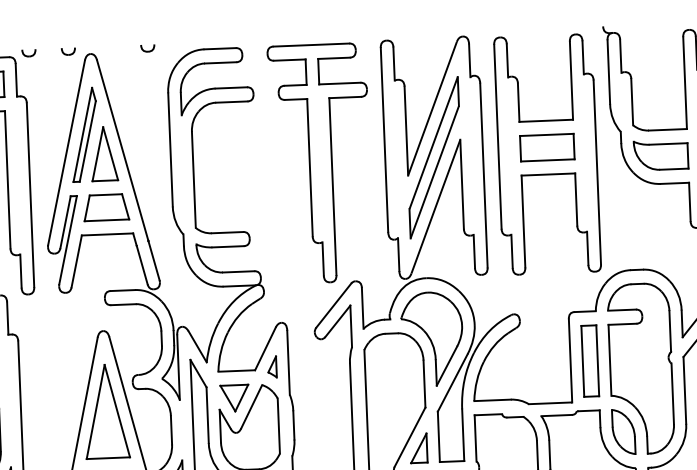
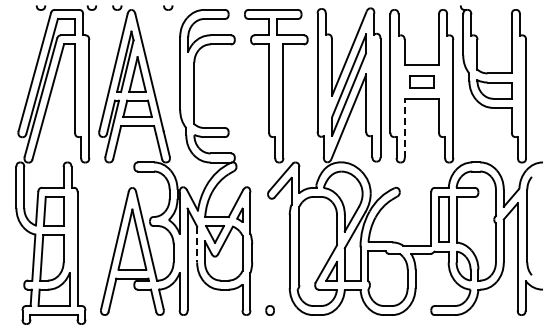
part: (546, 147) -> (421, 81), size x0.7
line: (523, 221) -> (404, 128), solid -> dashed
line: (208, 415) -> (197, 244), solid -> dashed

